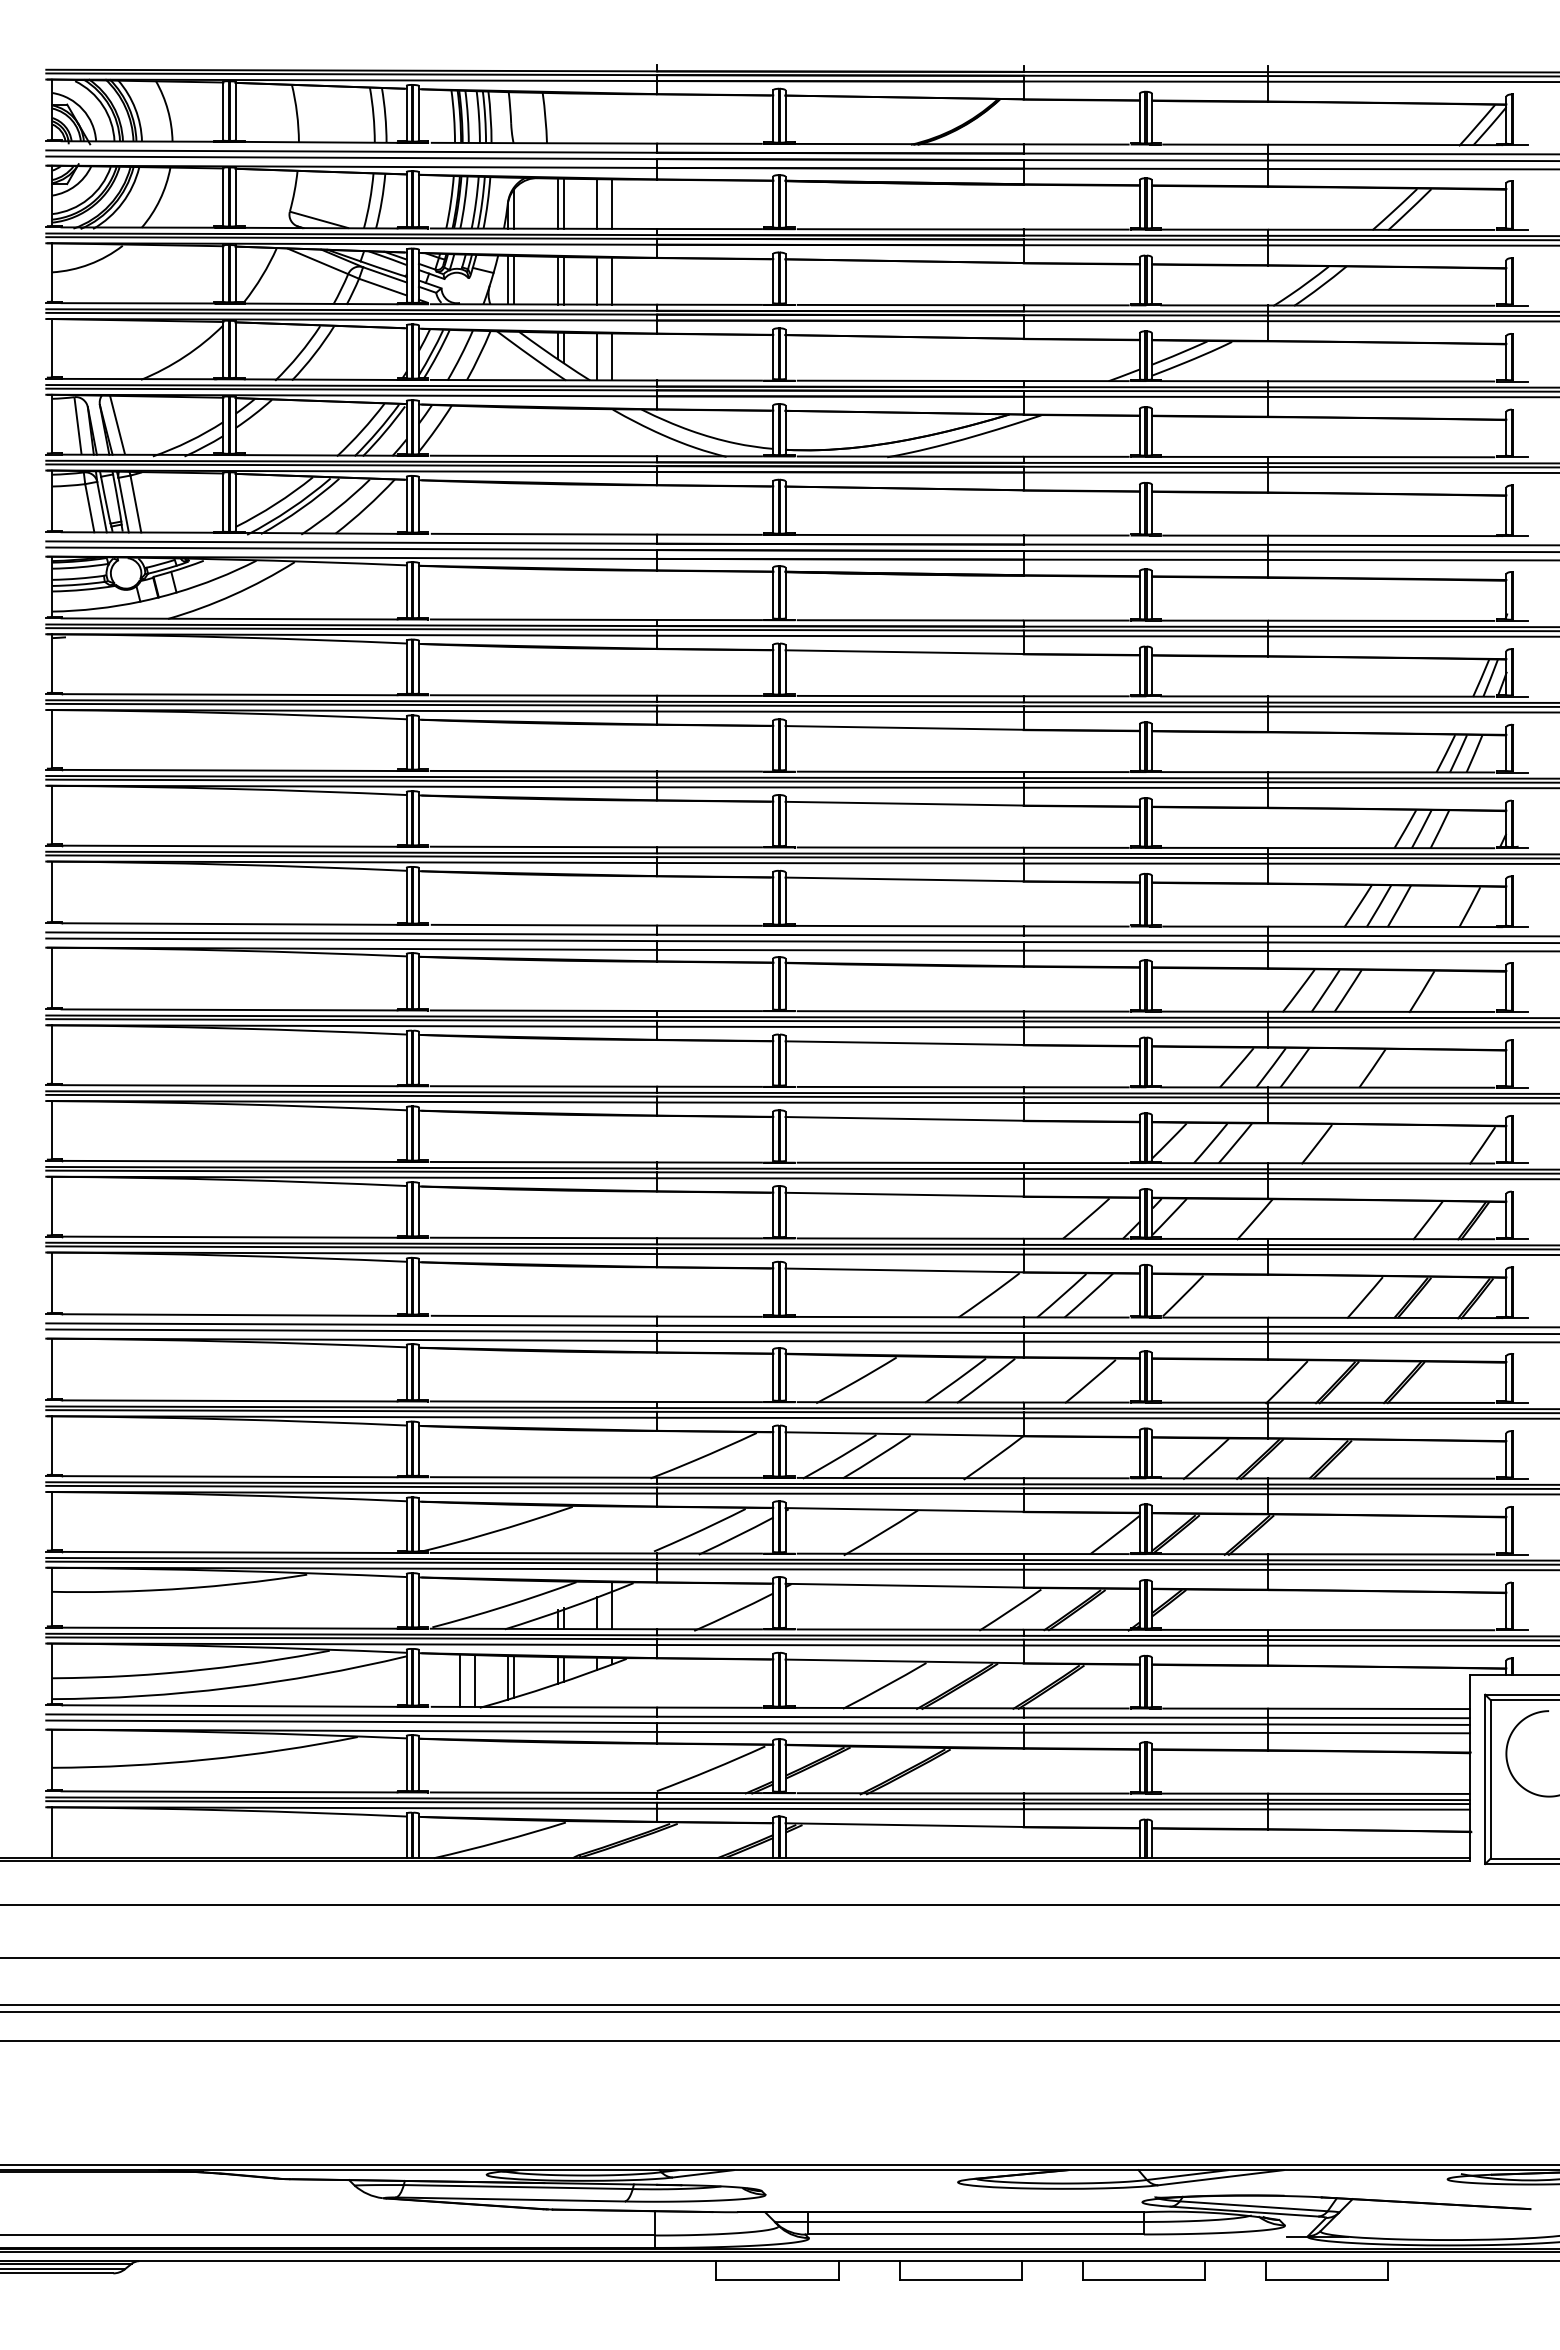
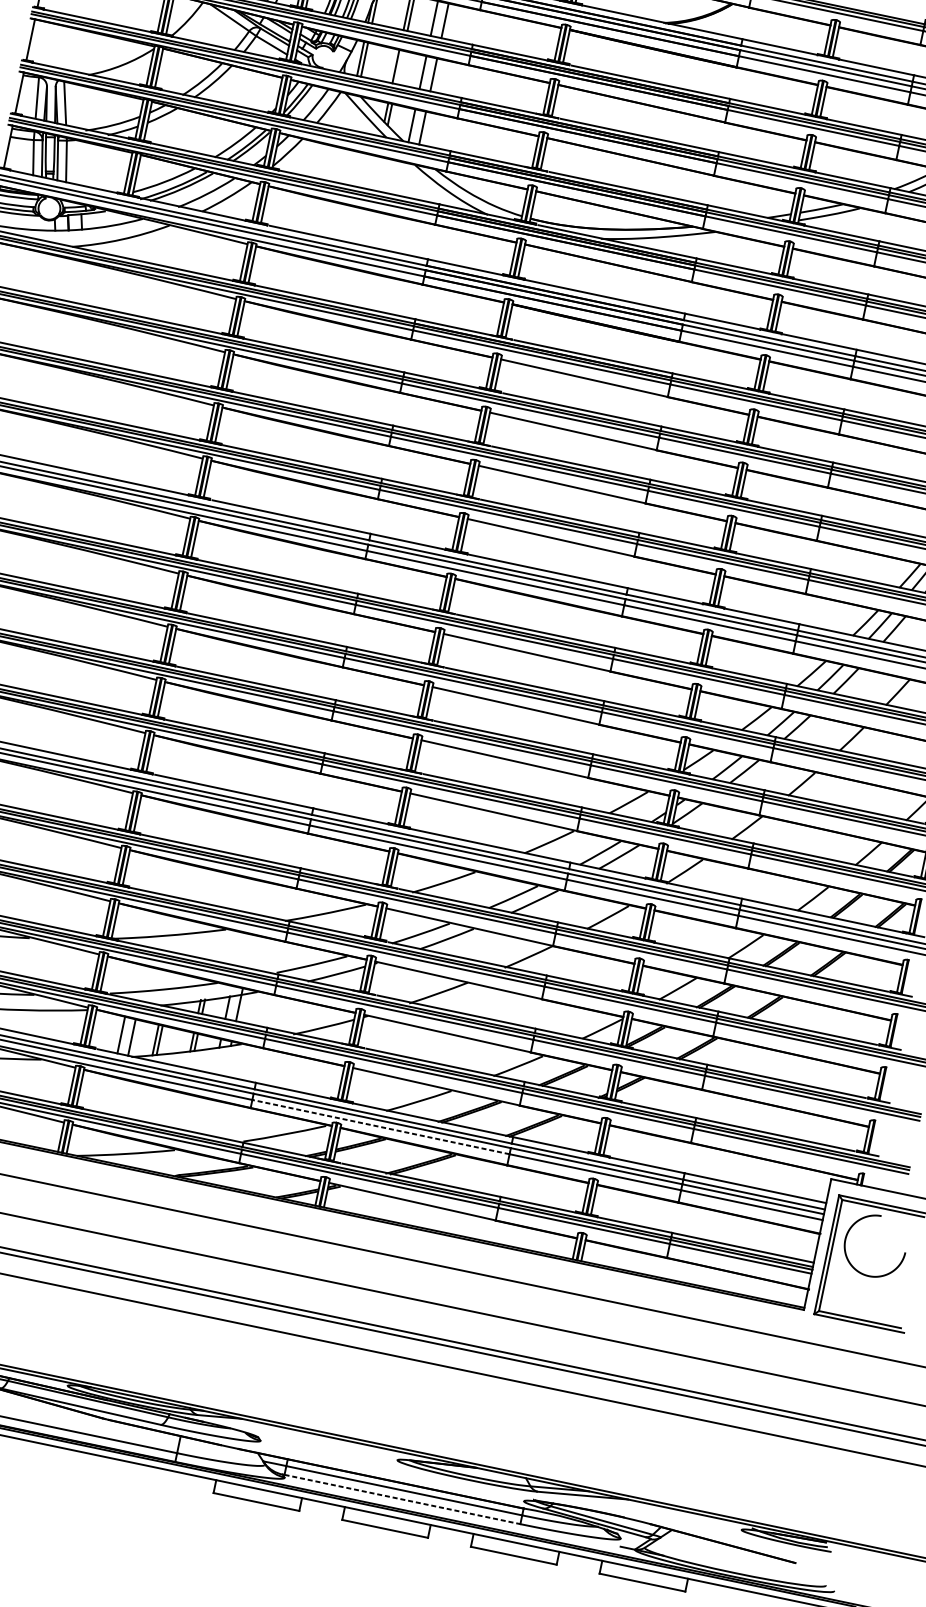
line: (564, 280) -> (400, 67), removed
line: (839, 1732) -> (380, 1127), solid -> dashed
line: (975, 2234) -> (402, 1499), solid -> dashed

